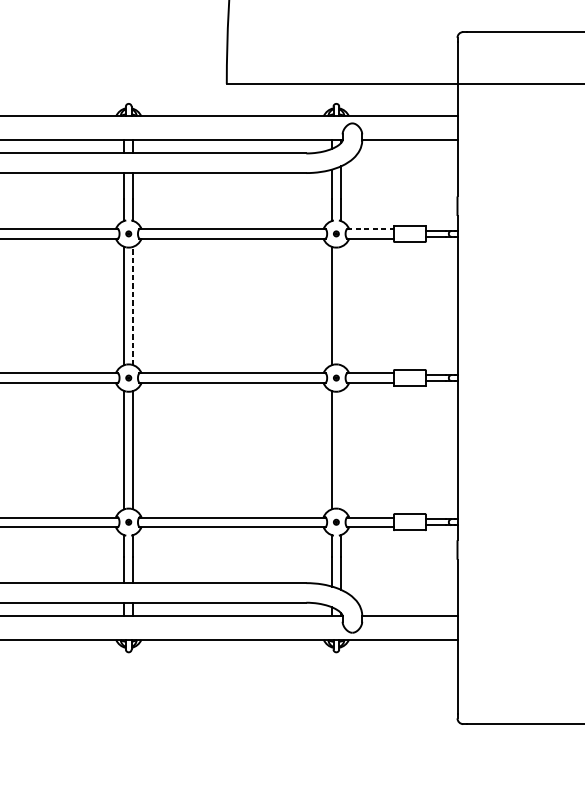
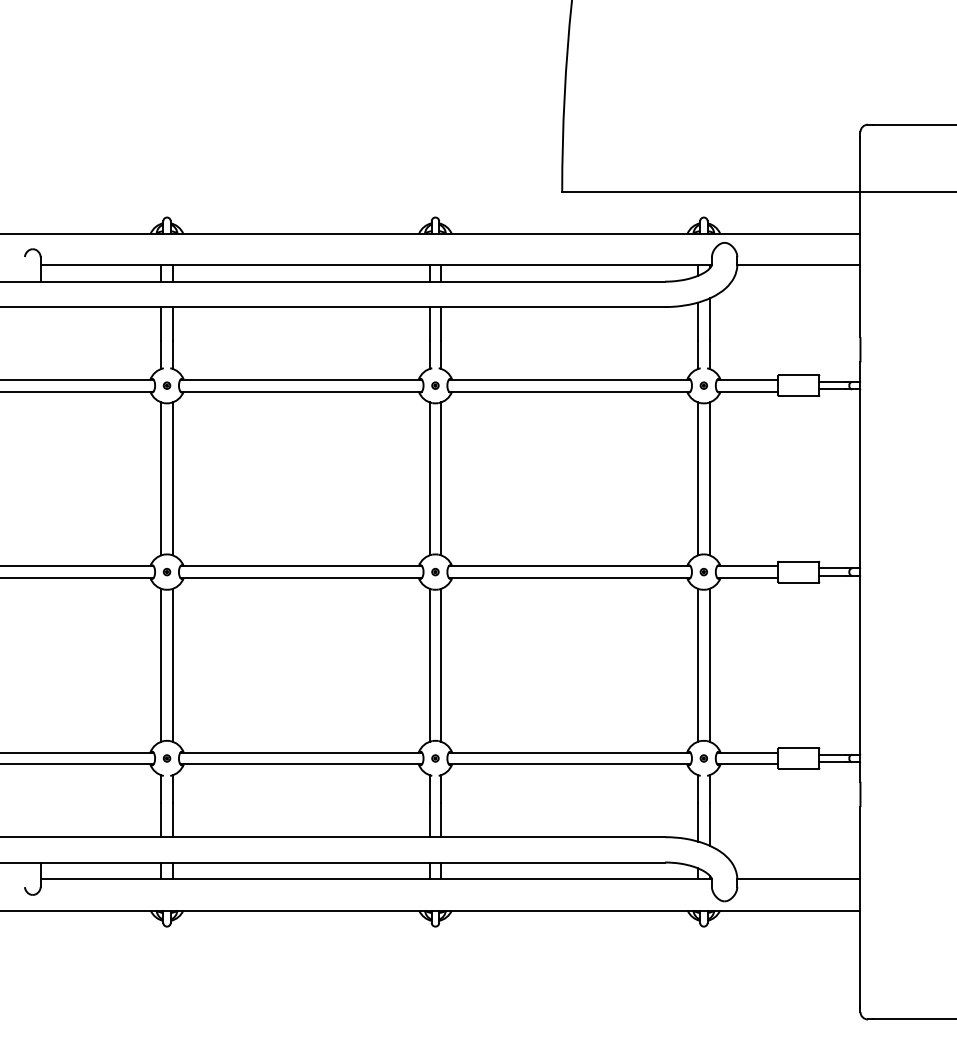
line: (370, 229) -> (748, 379), dashed -> solid
line: (133, 305) -> (441, 478), dashed -> solid
line: (340, 305) -> (709, 478), added
line: (340, 449) -> (709, 664), added

